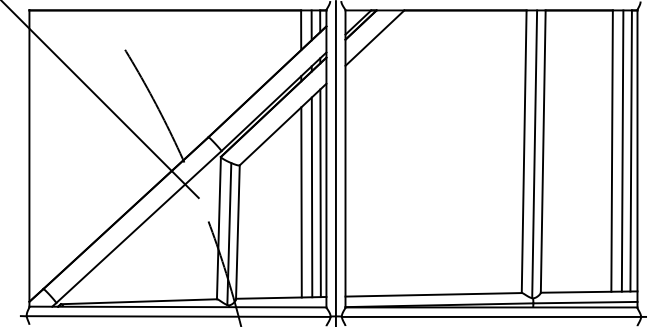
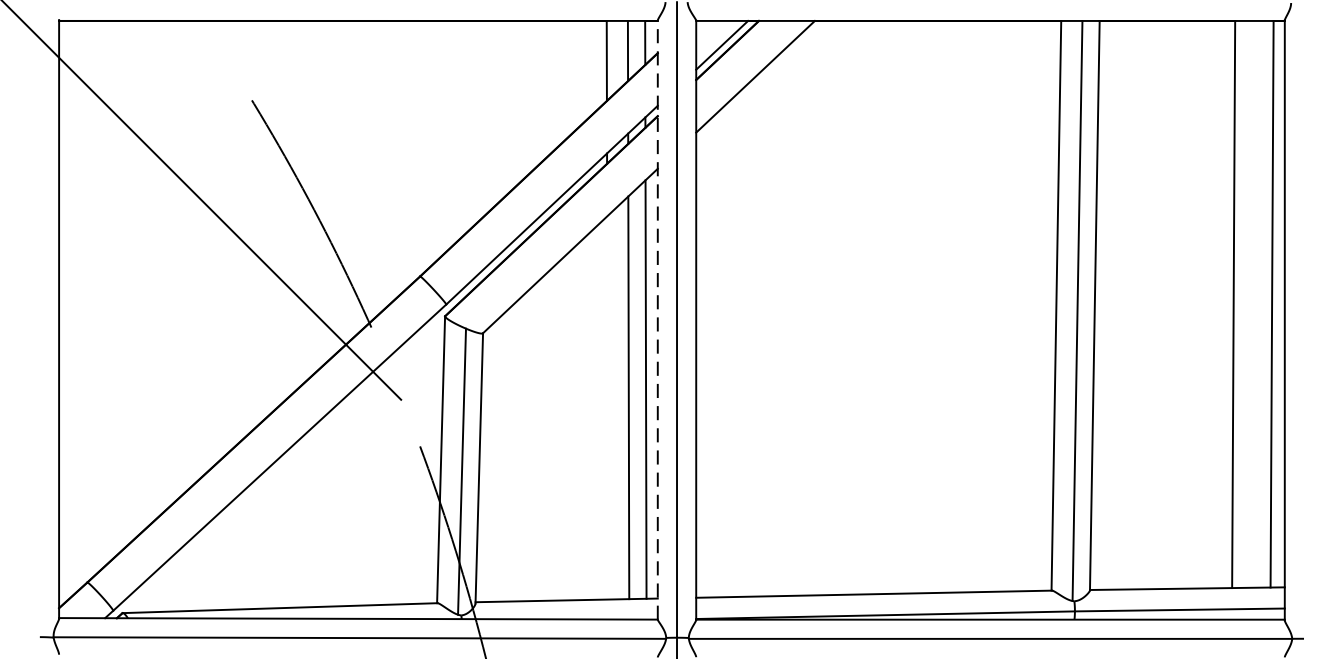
line: (622, 150) -> (1254, 303), removed
line: (326, 158) -> (657, 319), solid -> dashed
line: (301, 202) -> (607, 408), removed

